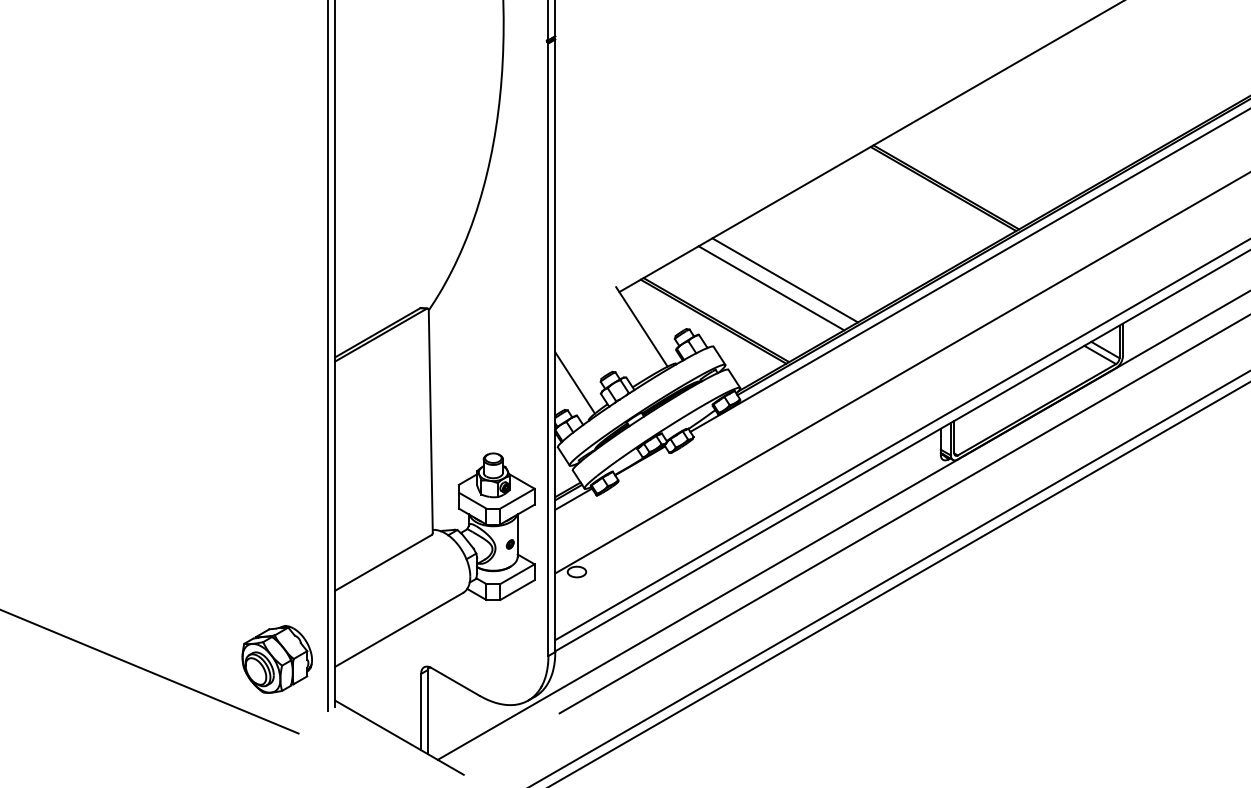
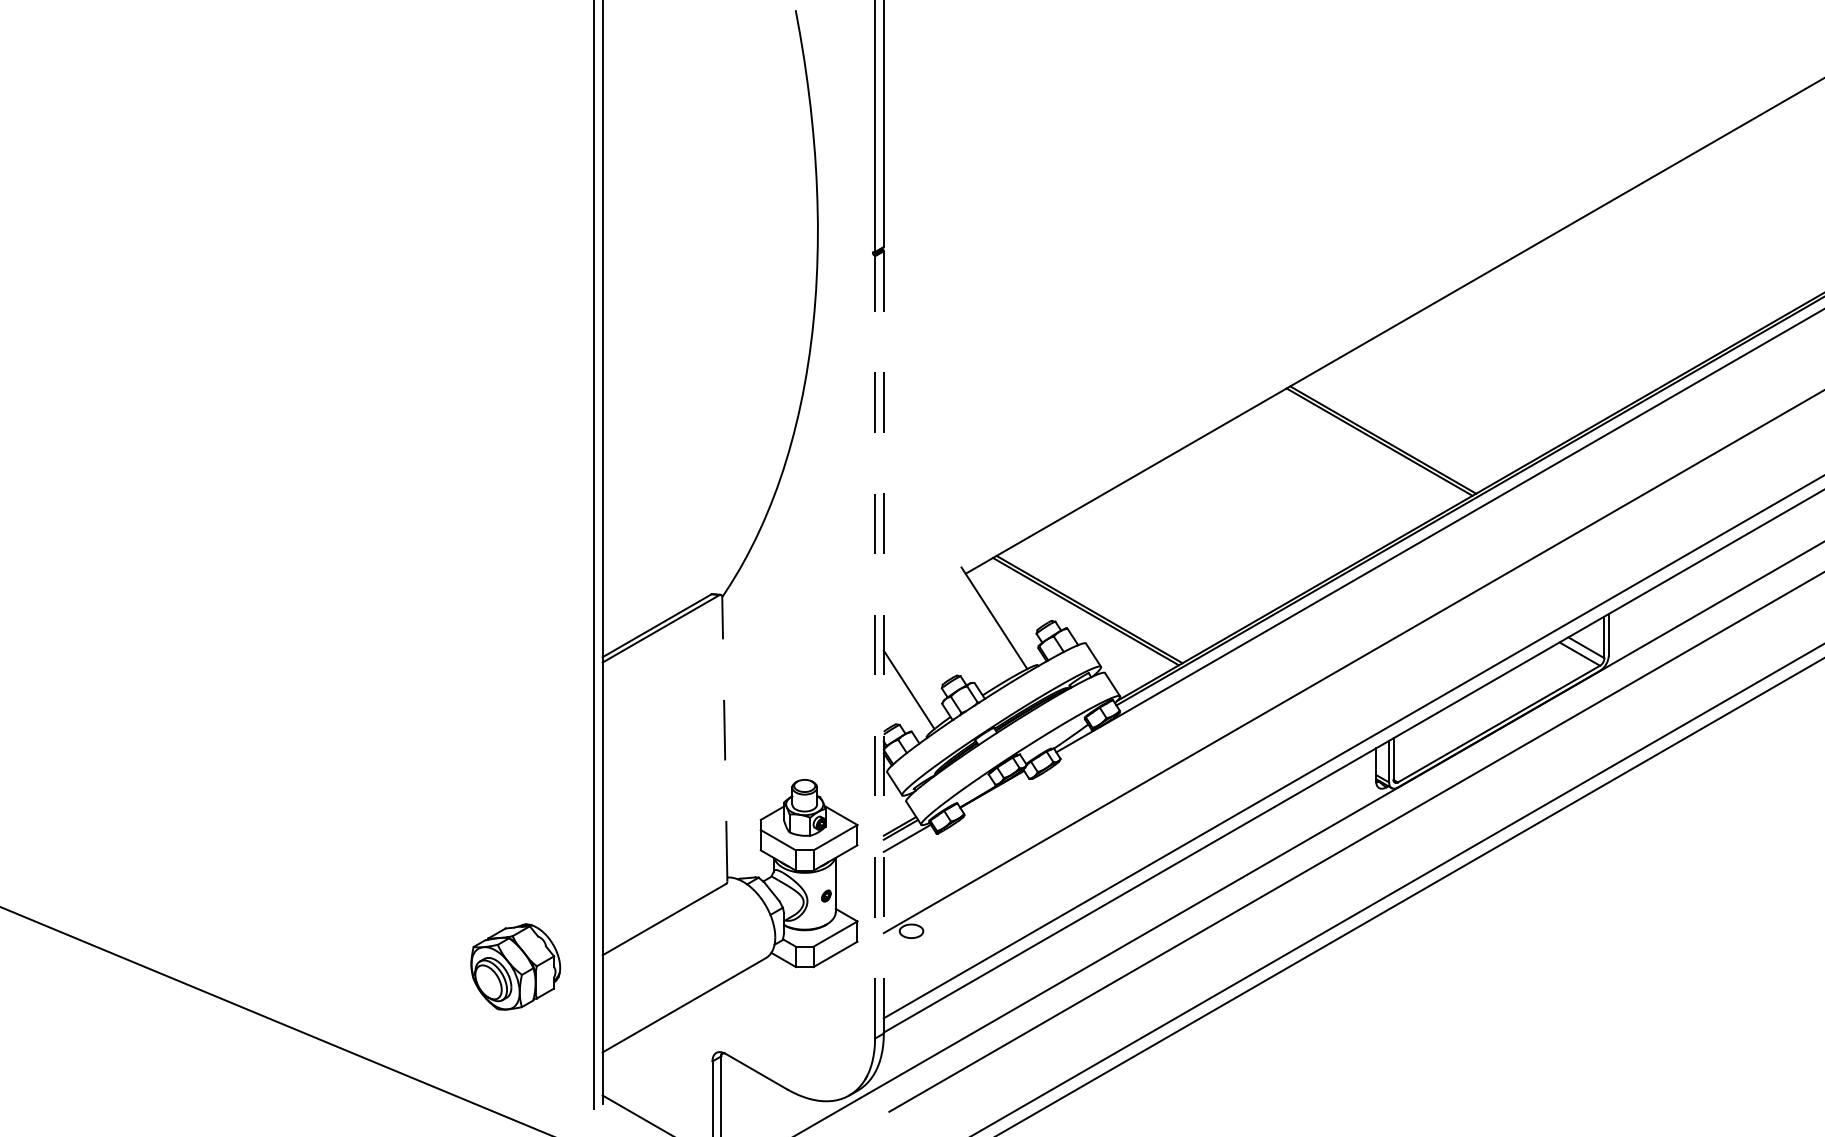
line: (785, 280) -> (1177, 558), removed
line: (771, 287) -> (1159, 568), removed
line: (555, 345) -> (883, 642), solid -> dashed
line: (548, 349) -> (875, 646), solid -> dashed
line: (430, 421) -> (724, 738), solid -> dashed
part: (277, 659) -> (515, 966), moved

